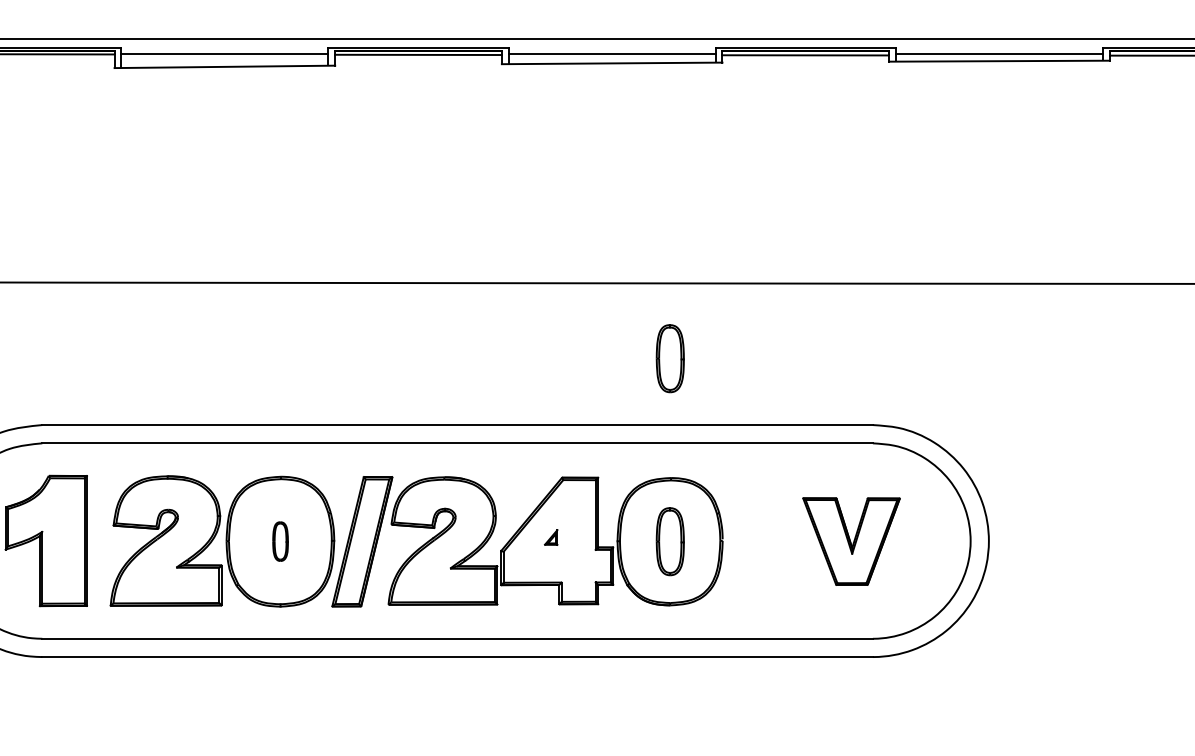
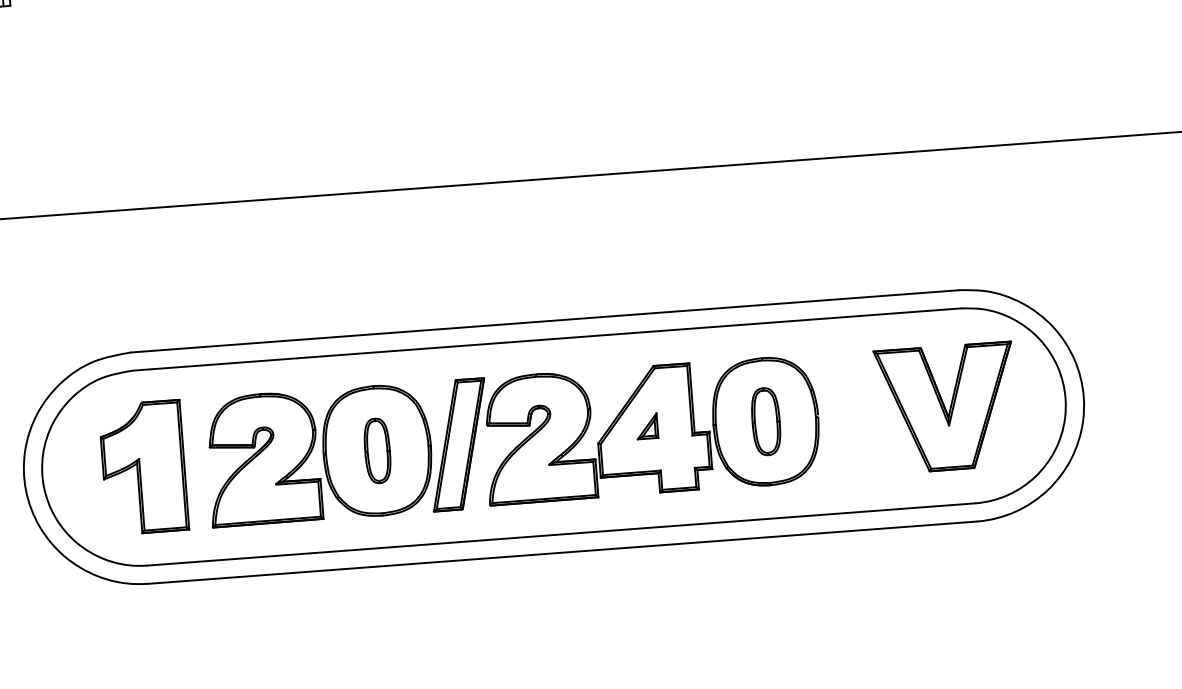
part: (669, 358) -> (751, 239), removed
part: (550, 537) -> (646, 426), size x1.67
part: (280, 541) -> (377, 450), size x1.67
part: (851, 541) -> (946, 407), size x1.43

